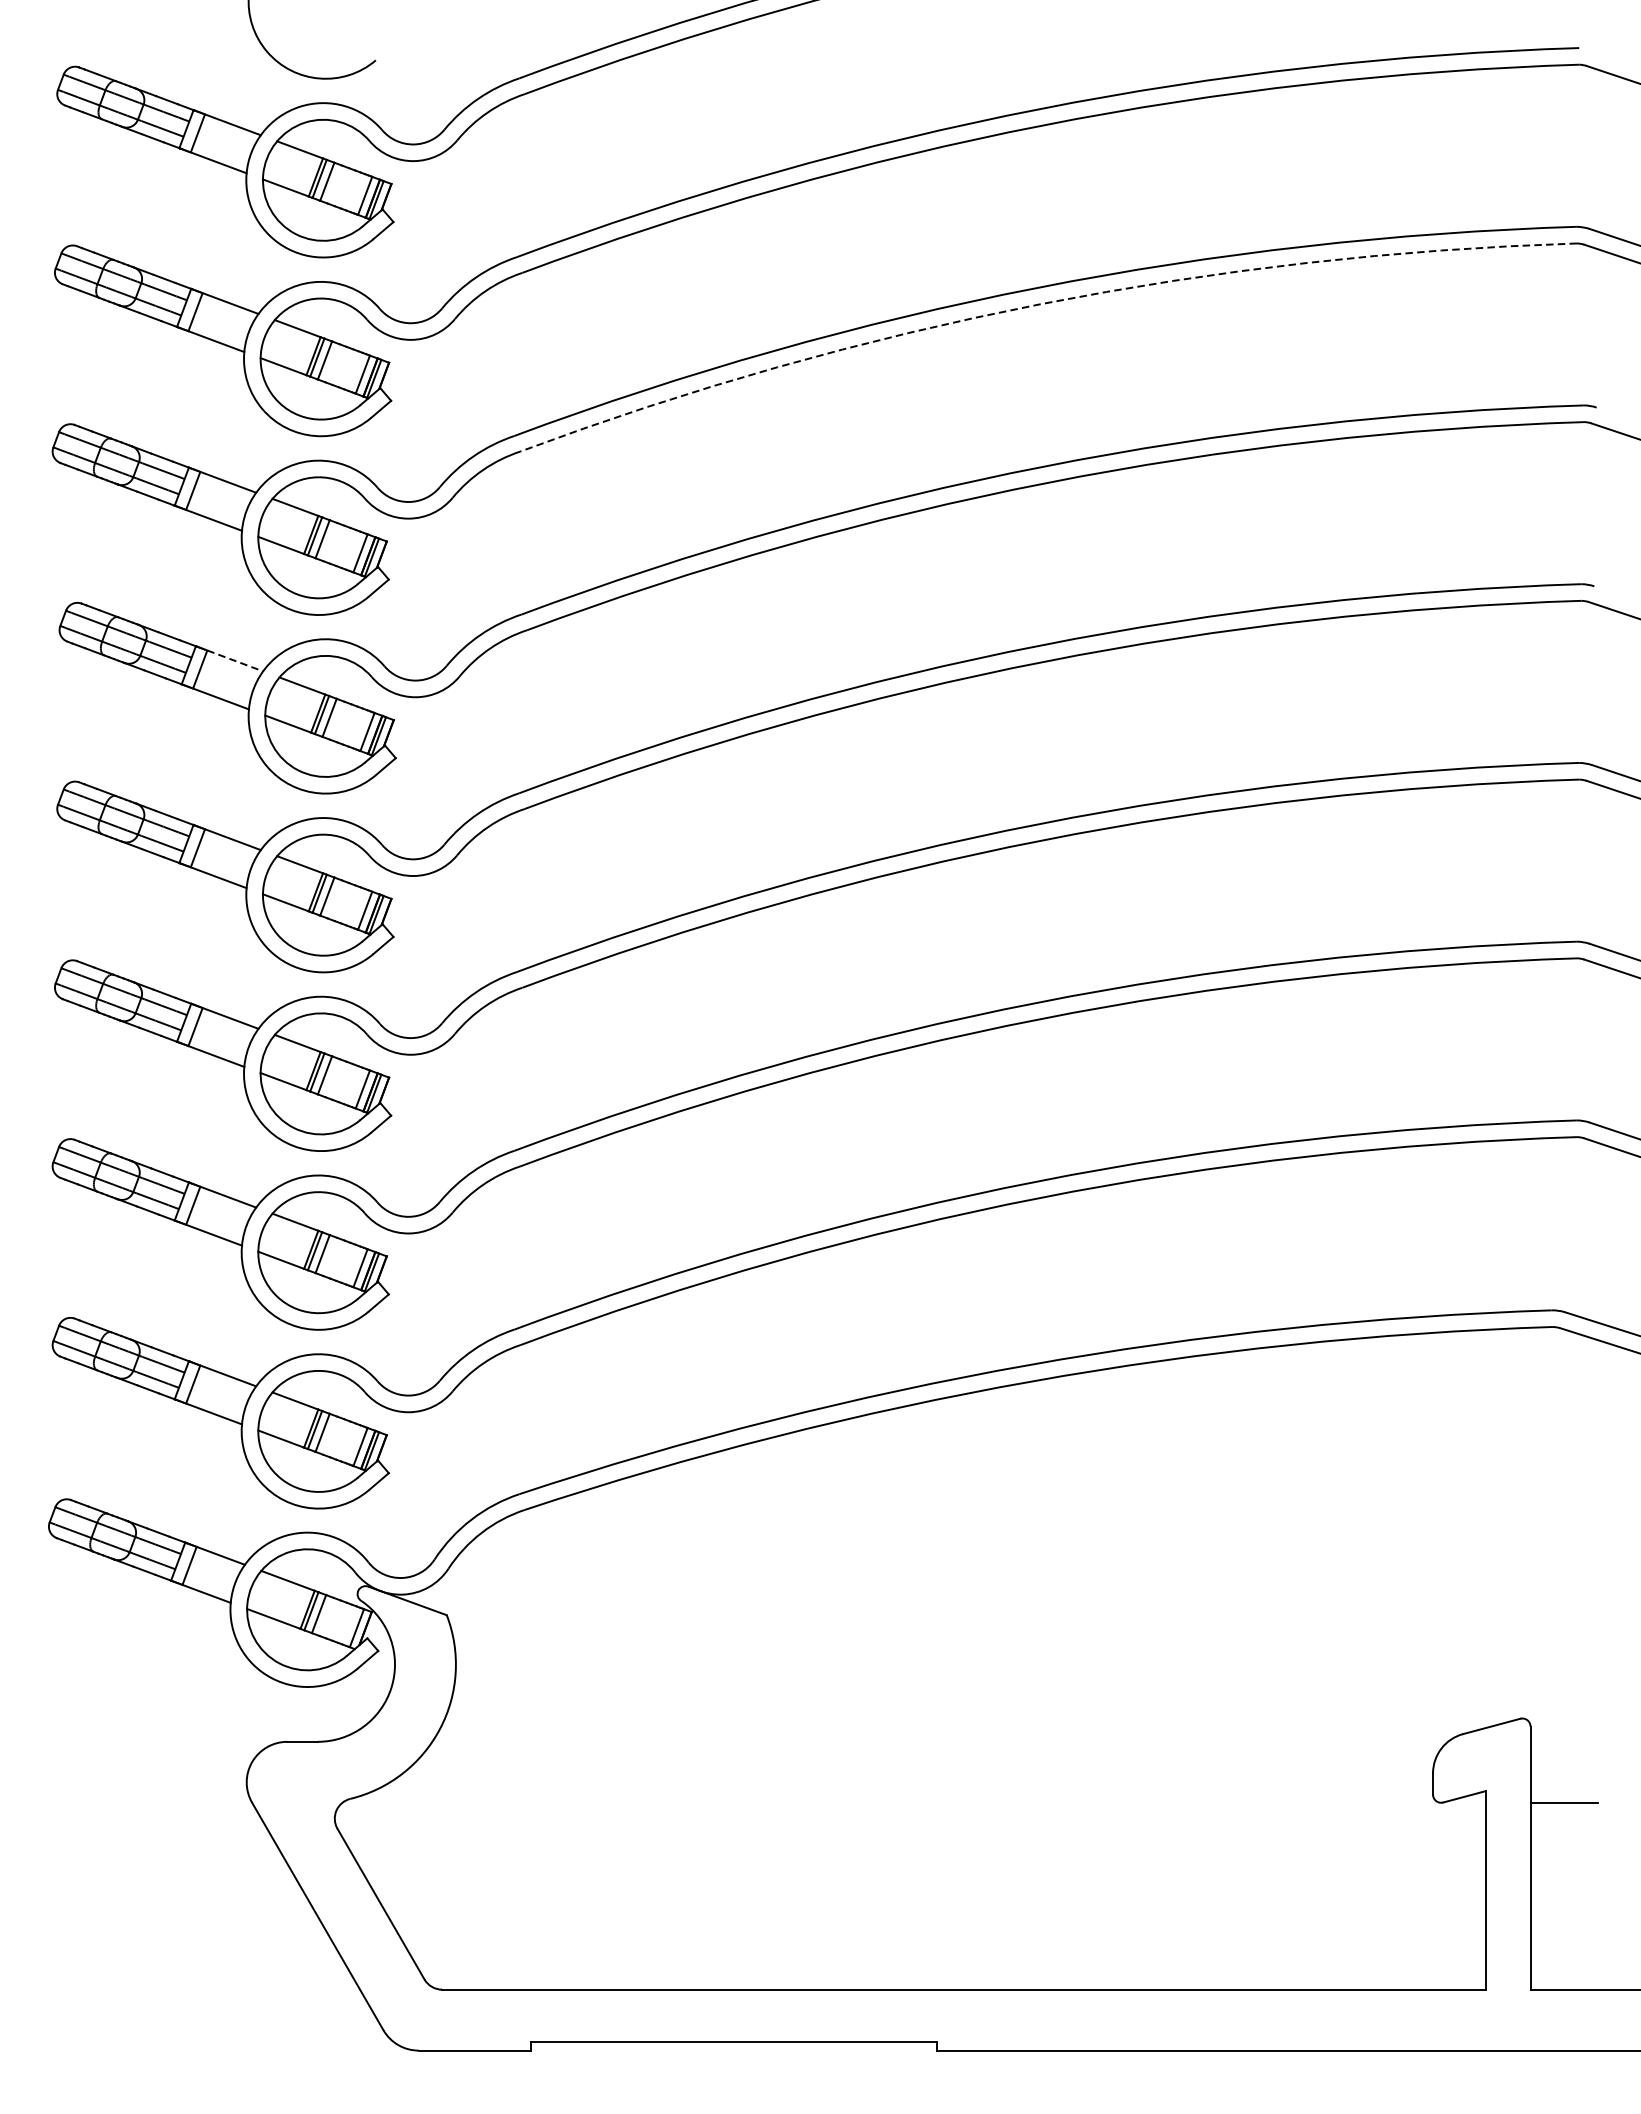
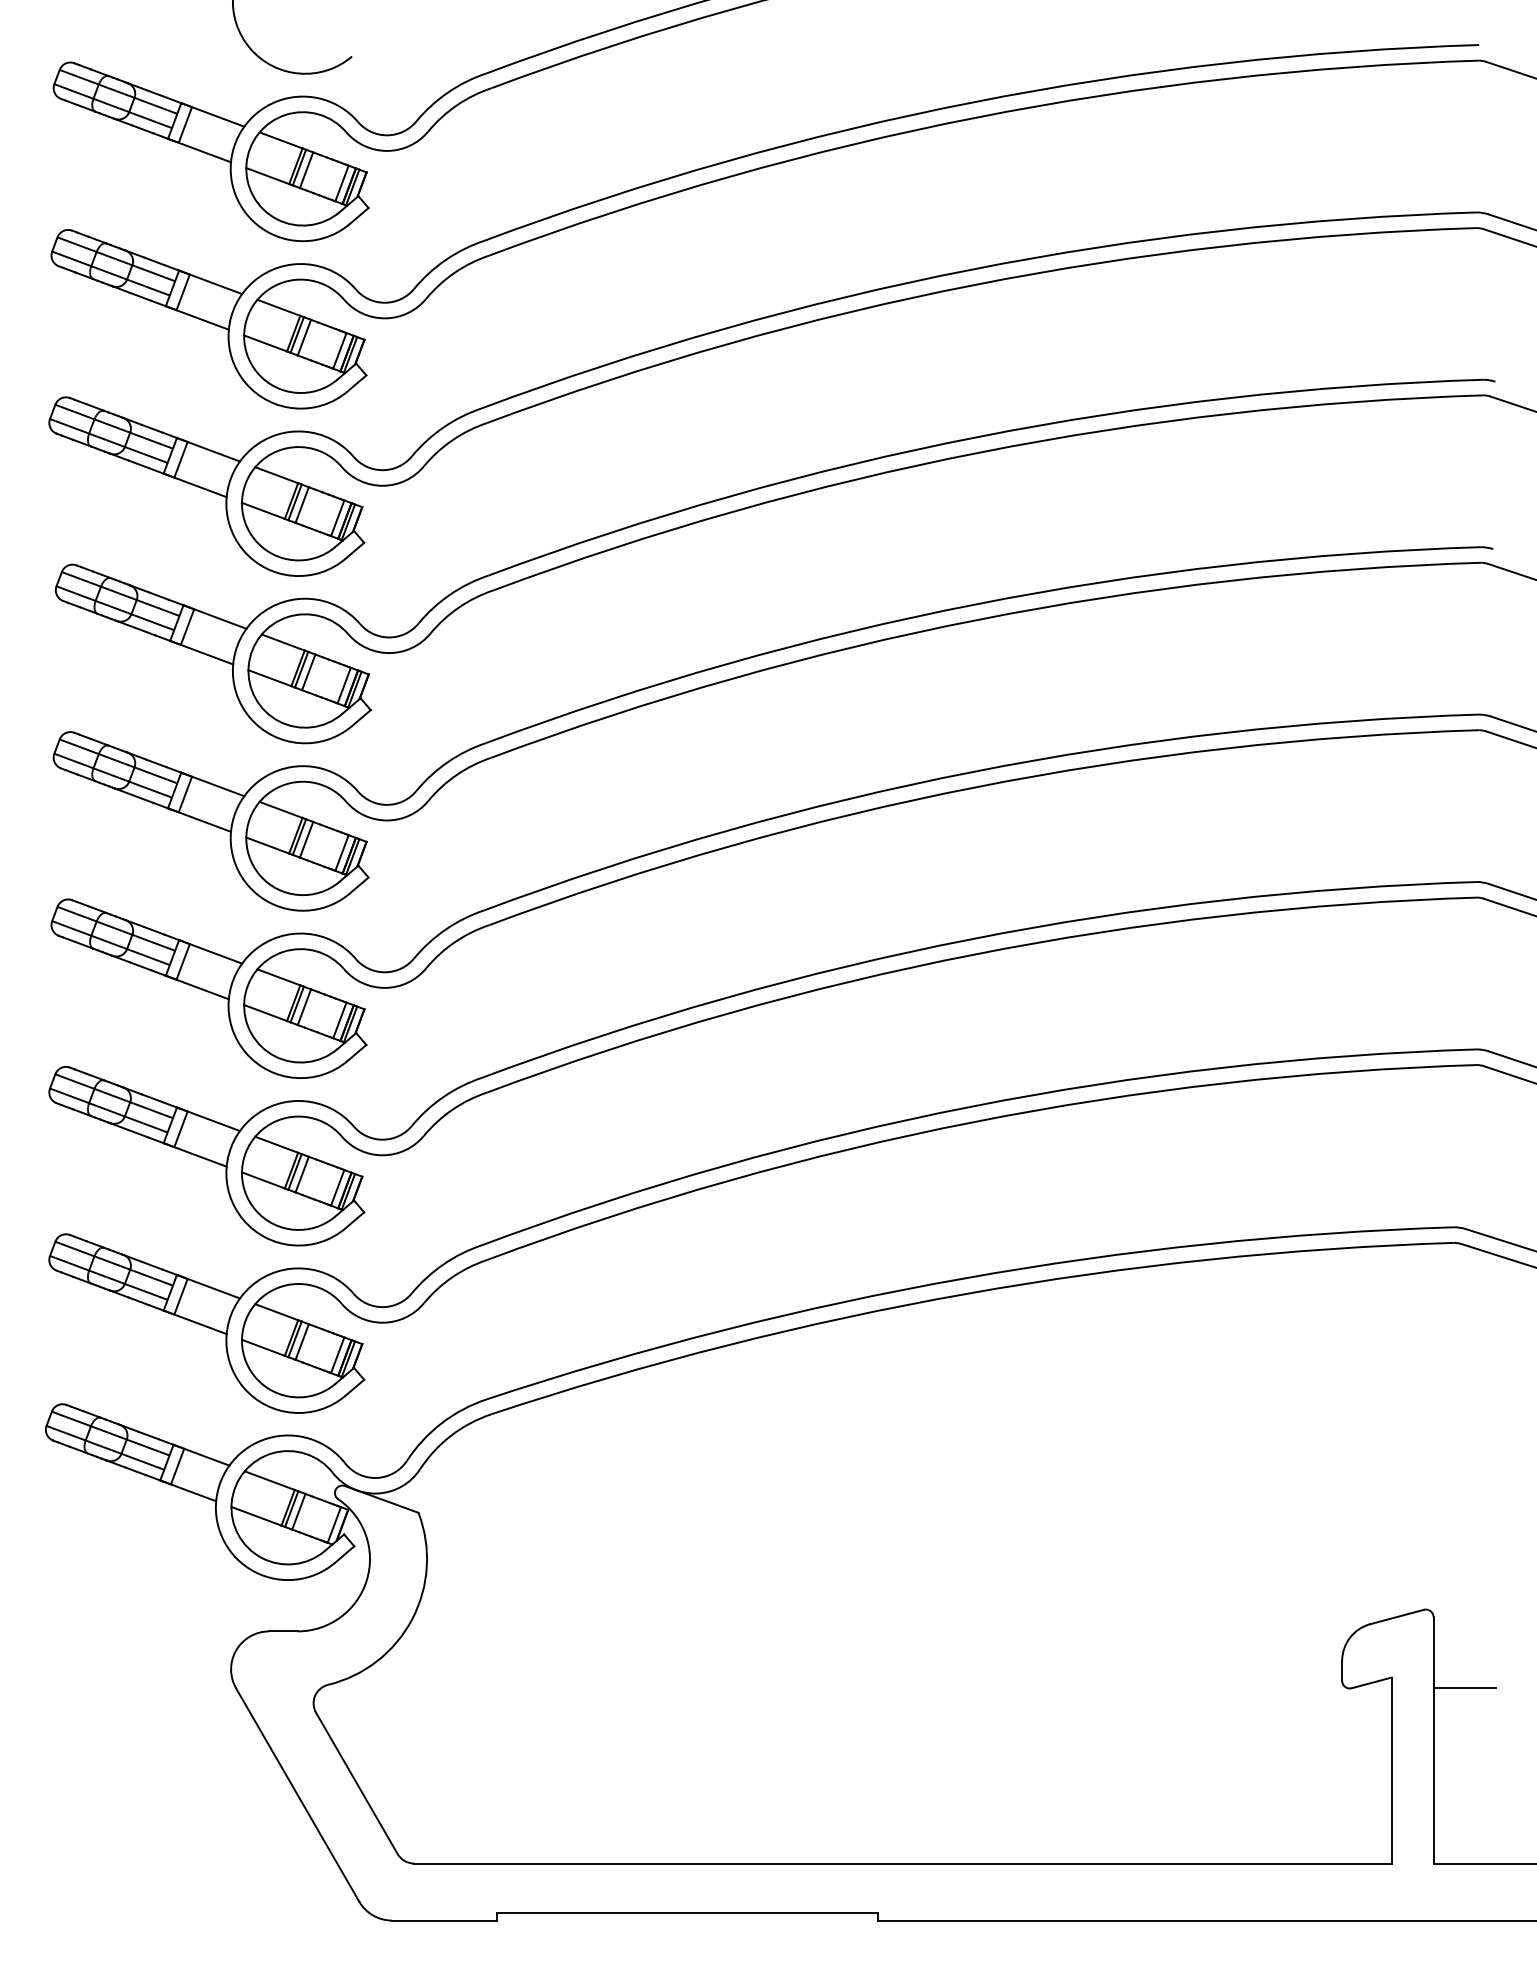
arc: (1040, 304) -> (974, 285), dashed -> solid
line: (235, 661) -> (220, 619), dashed -> solid

